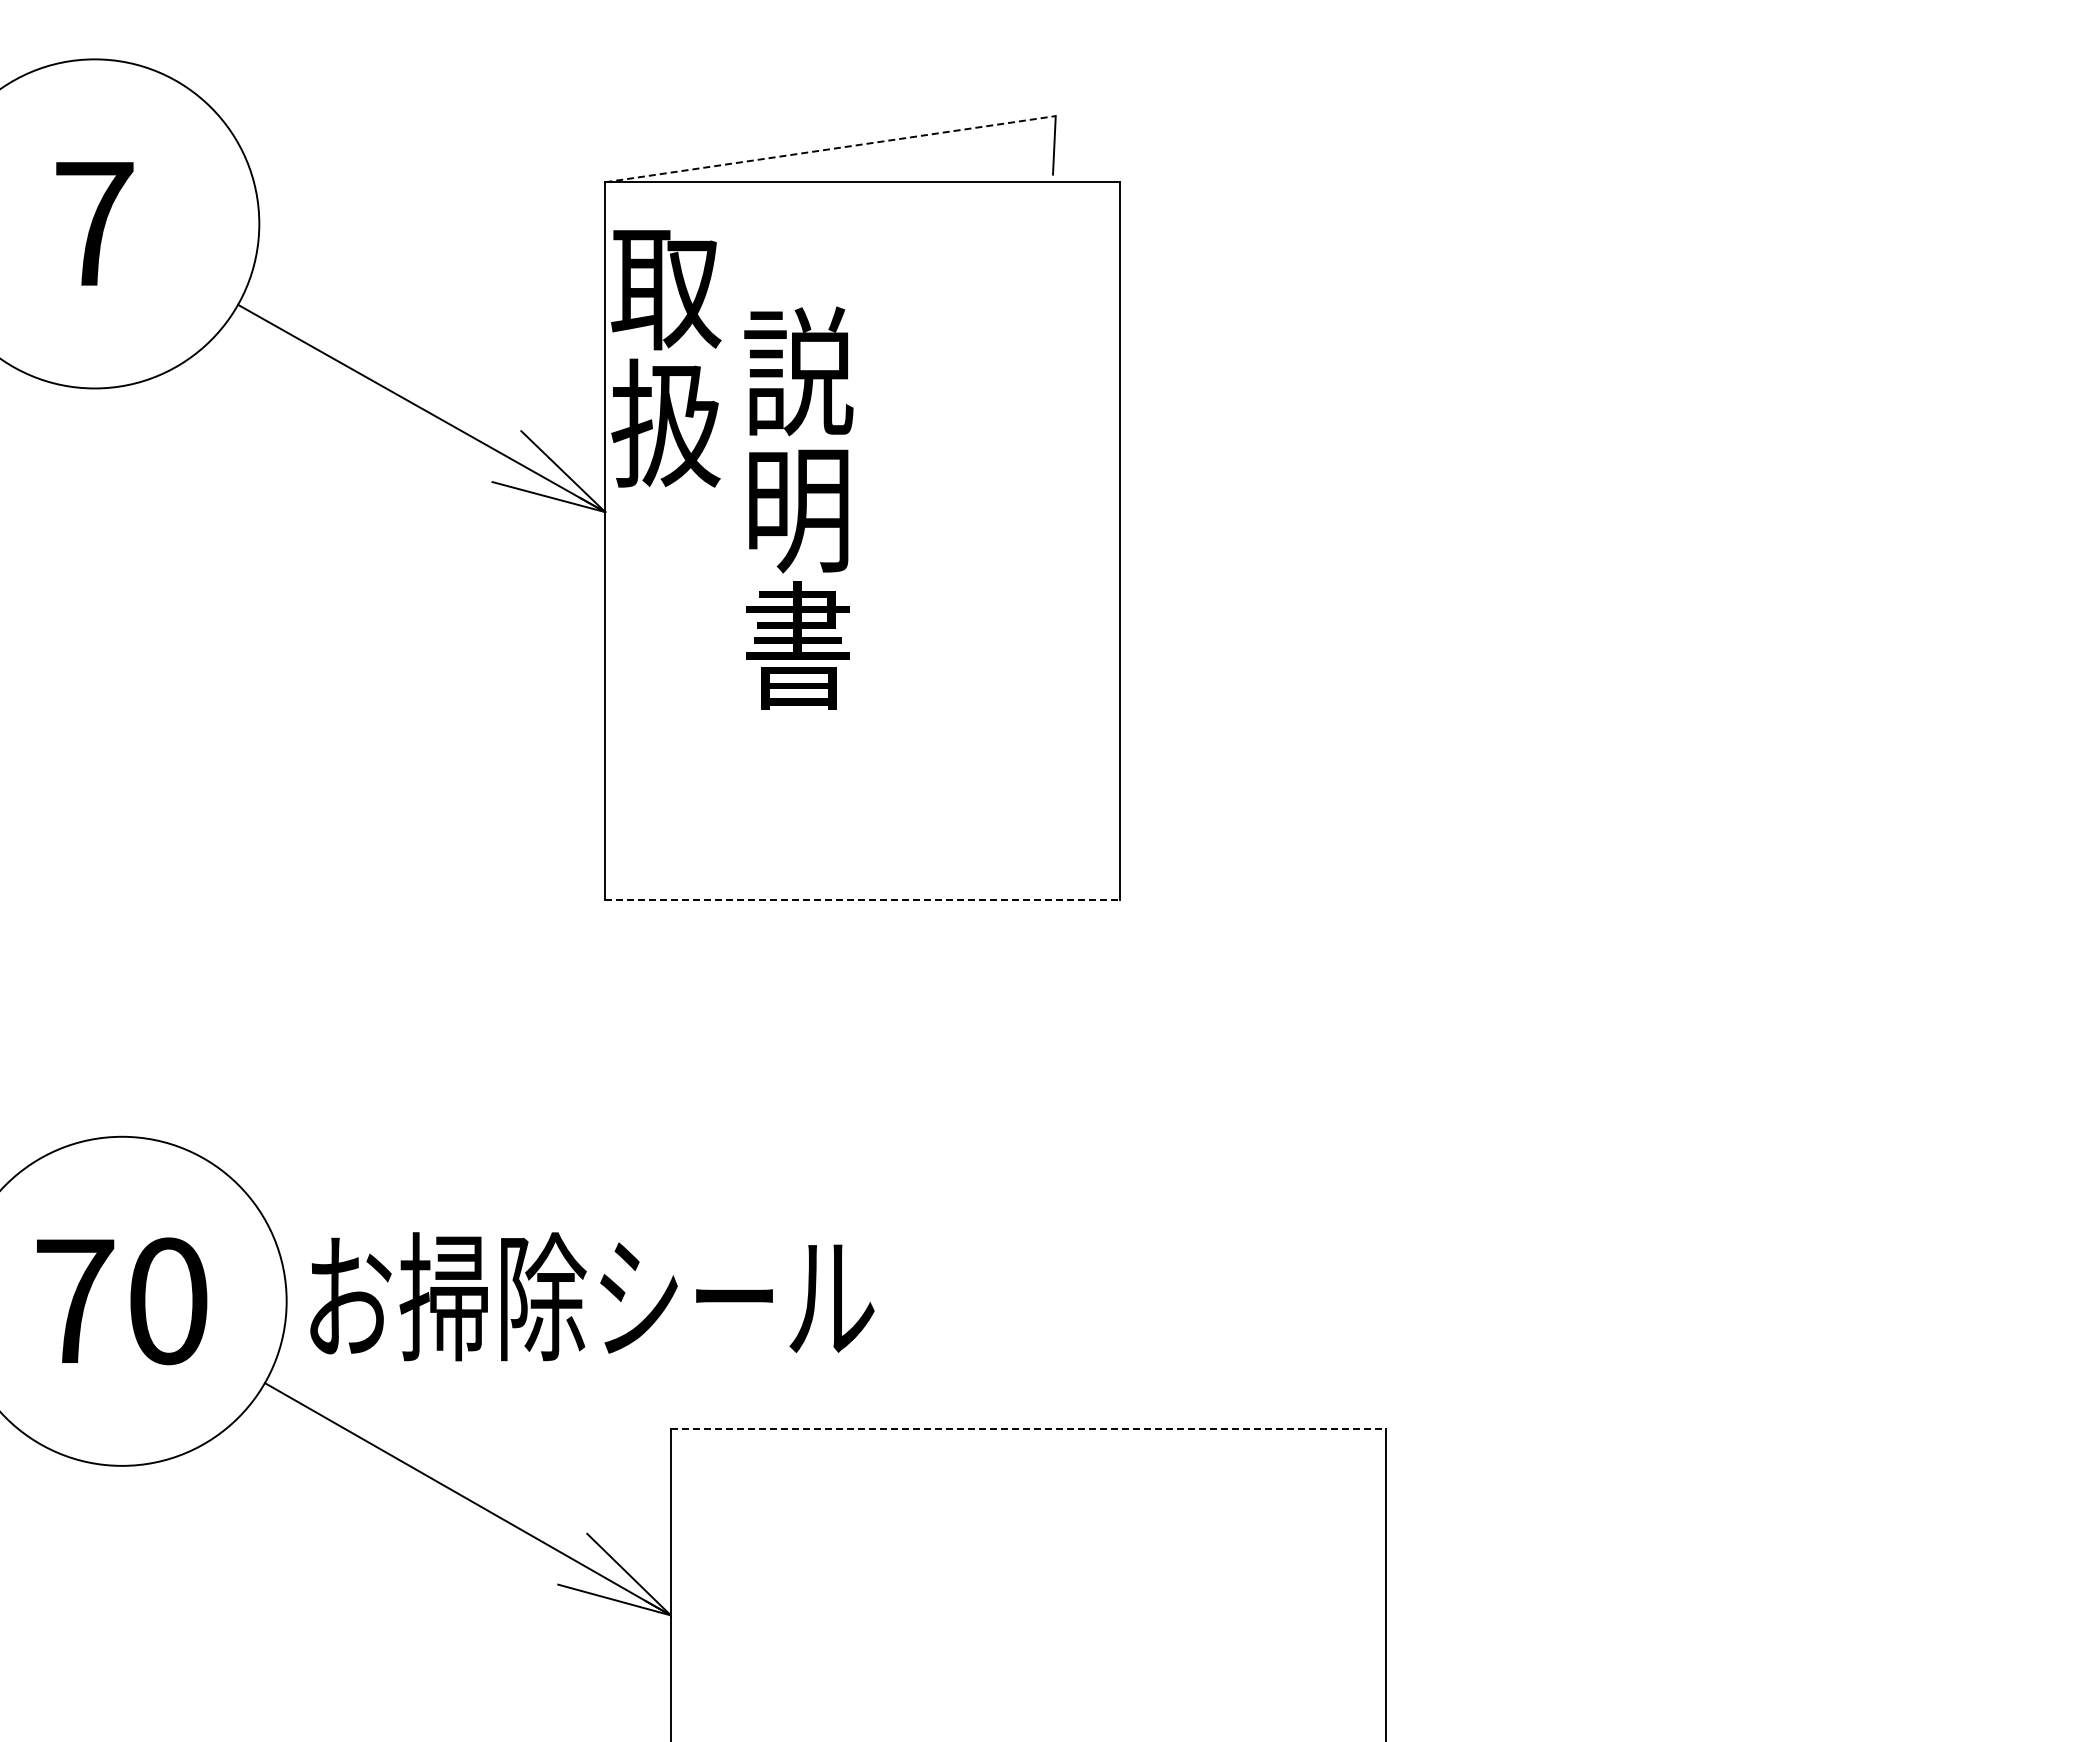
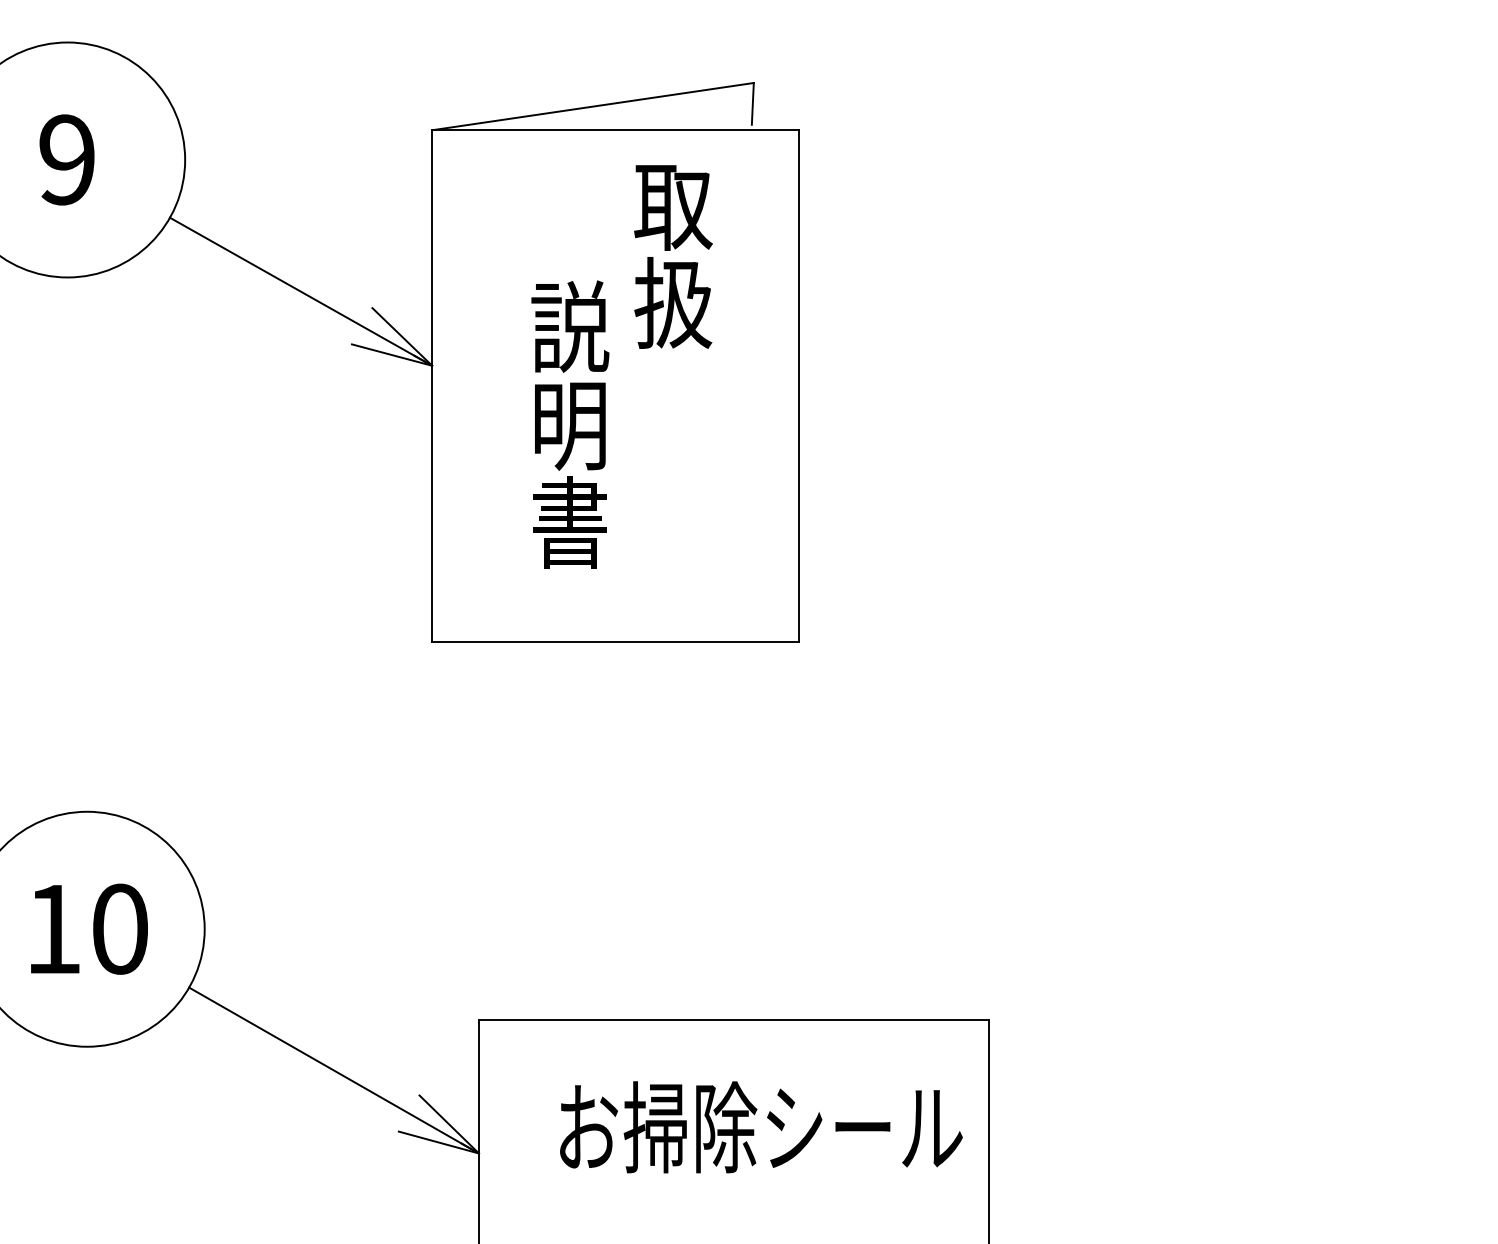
line: (830, 149) -> (592, 106), dashed -> solid
text: (94, 223) -> (67, 159), 7 -> 9
text: (666, 358) -> (673, 256), moved
text: (798, 507) -> (570, 423), moved
line: (862, 899) -> (615, 642), dashed -> solid
text: (592, 1296) -> (761, 1127), moved
text: (75, 1300) -> (53, 928), 70 -> 10
line: (1028, 1429) -> (734, 1020), dashed -> solid

